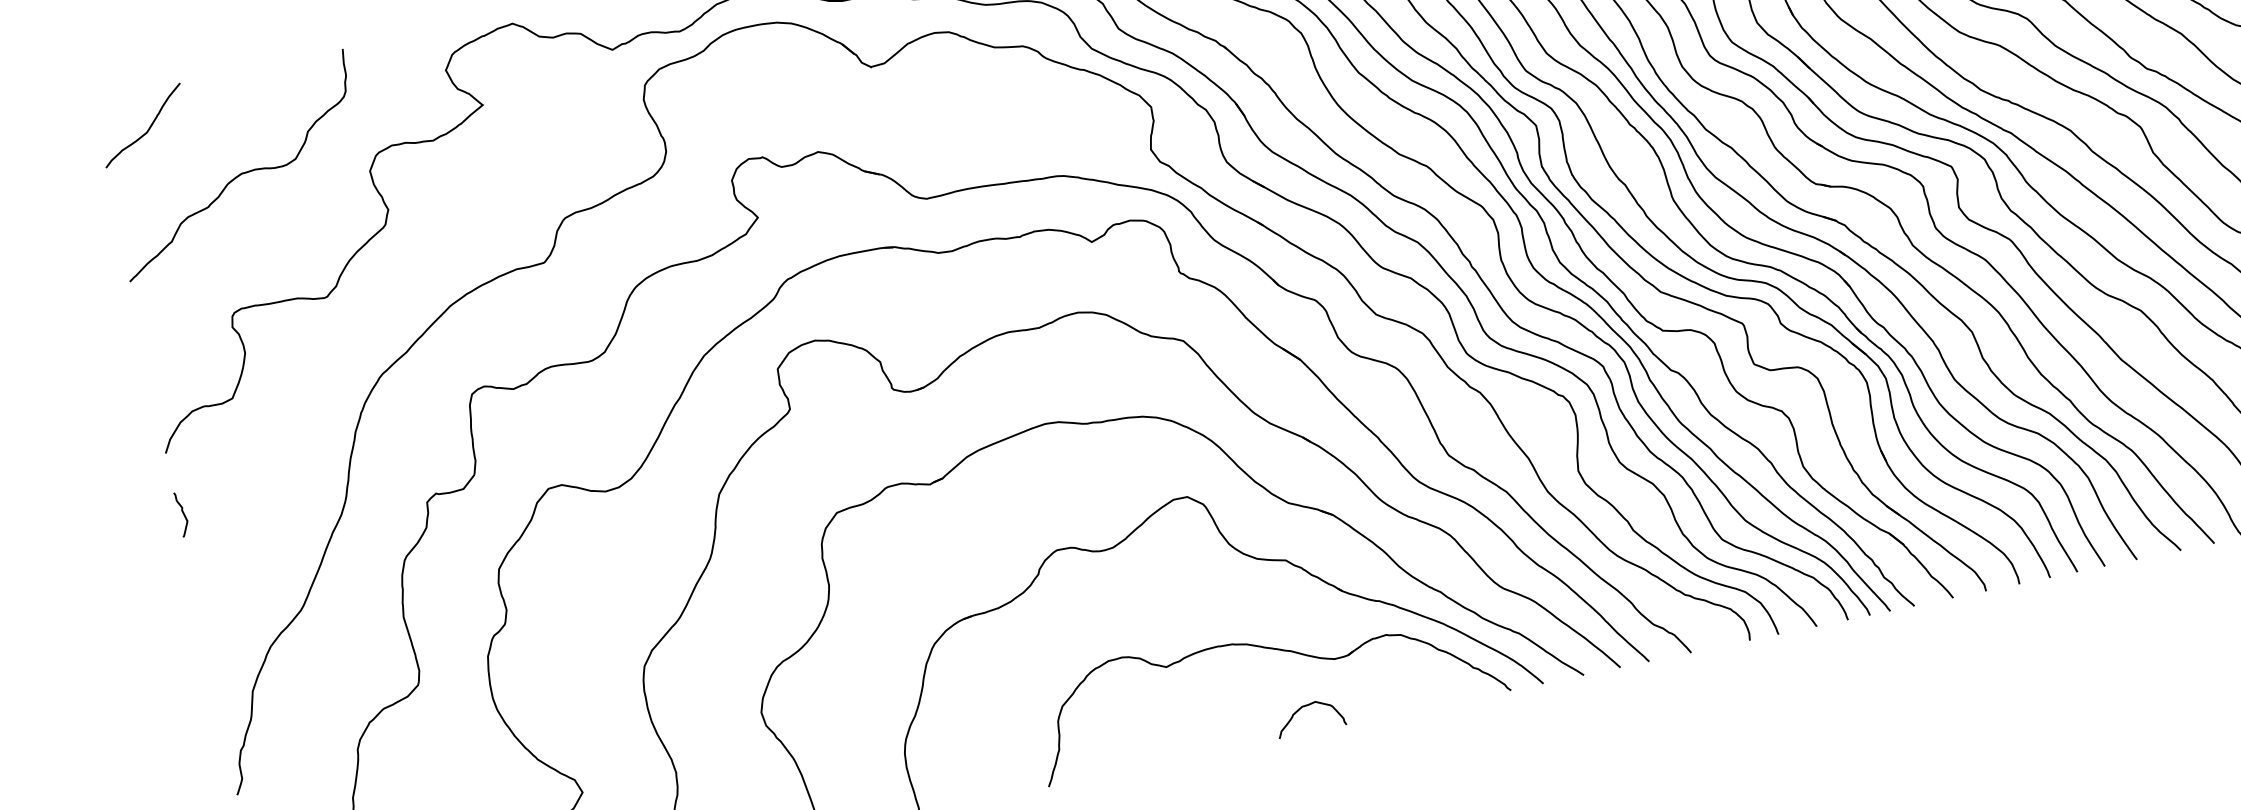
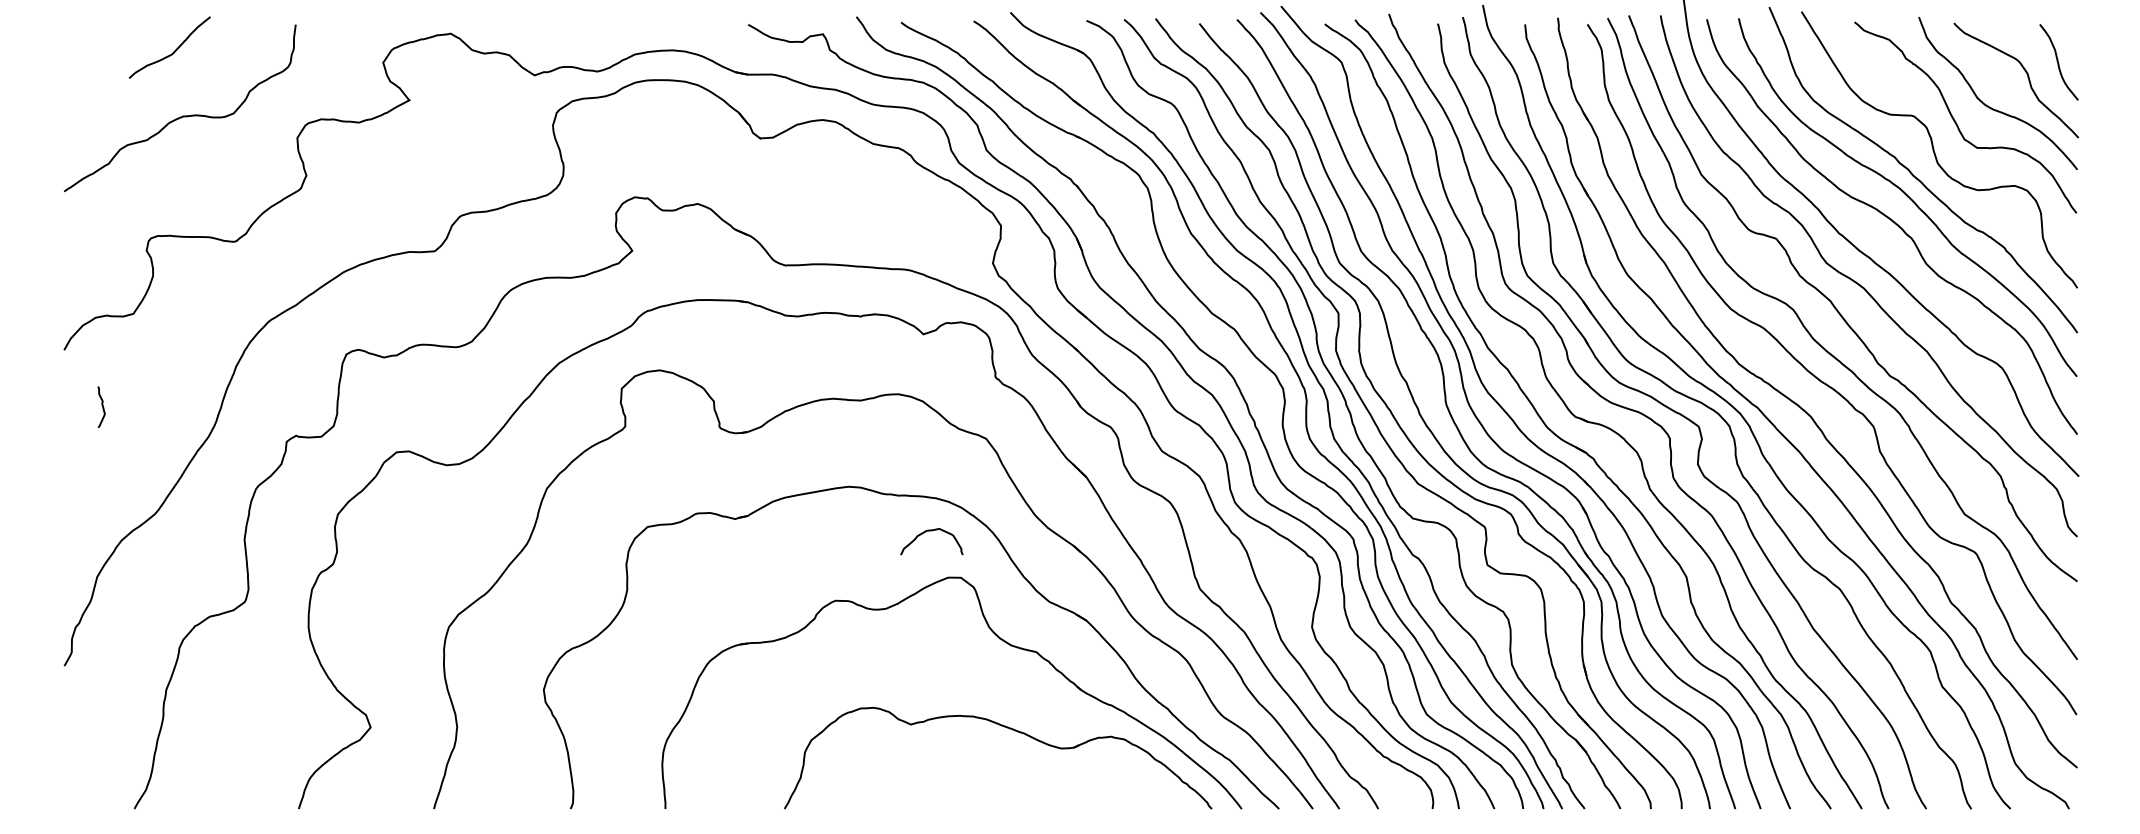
curve: (147, 128) -> (173, 51), moved
curve: (181, 512) -> (101, 405), moved
curve: (1307, 706) -> (931, 531), moved

